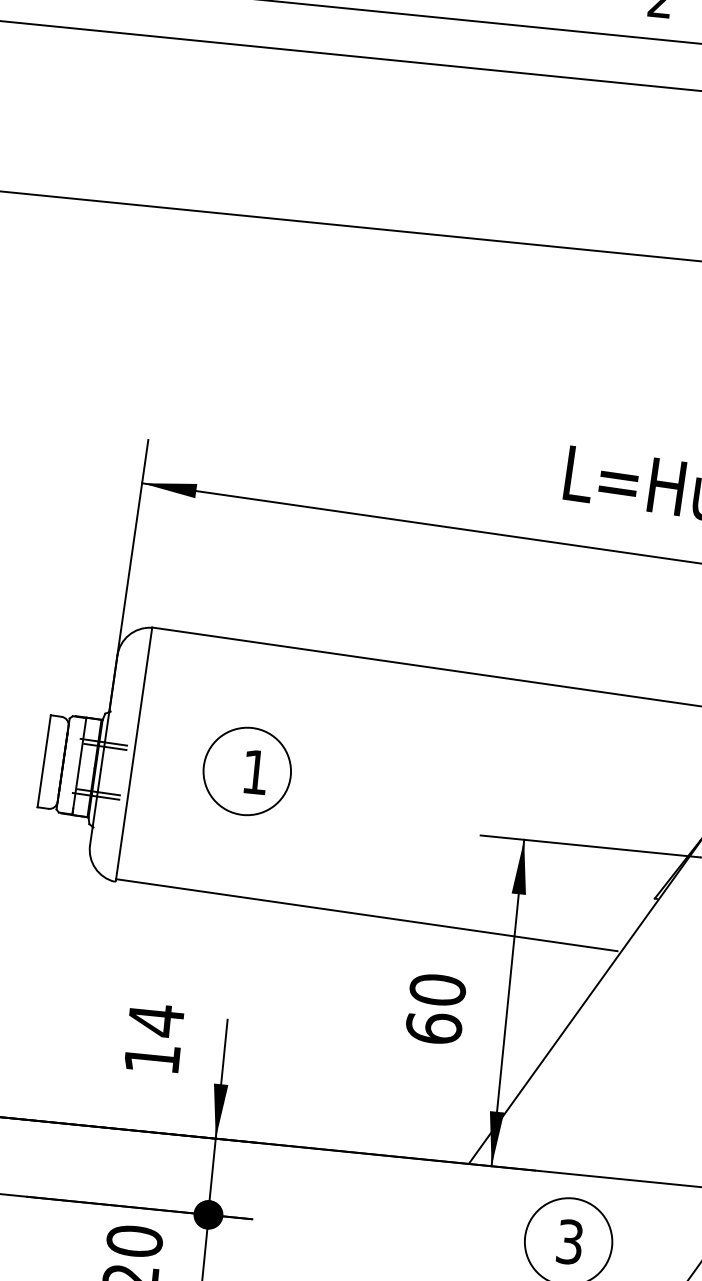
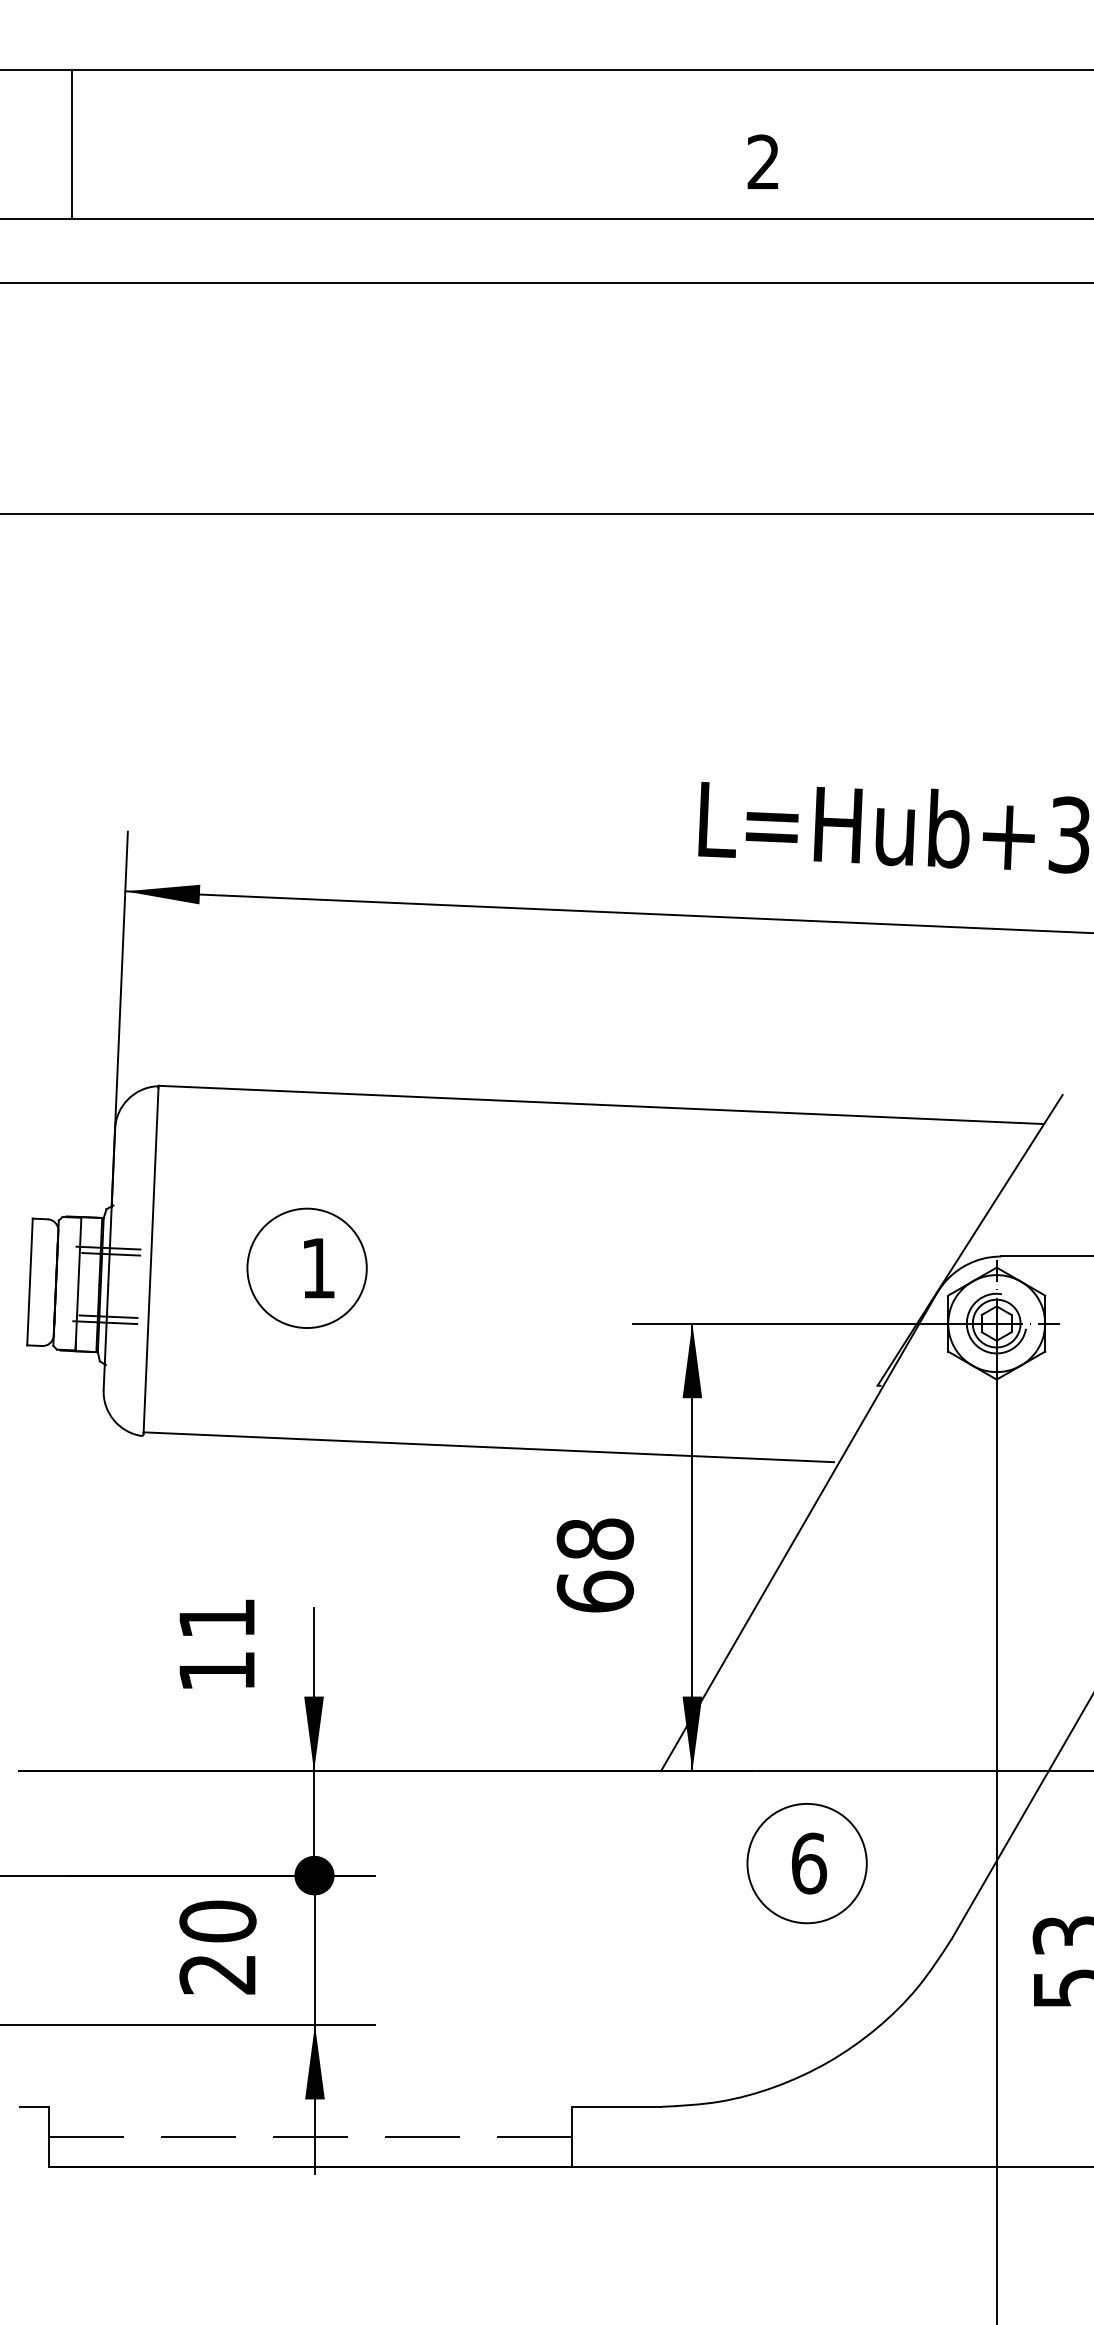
text: (437, 989) -> (595, 1538), 60 -> 68
text: (155, 1020) -> (216, 1618), 14 -> 11
text: (570, 1242) -> (809, 1863), 3 -> 6

